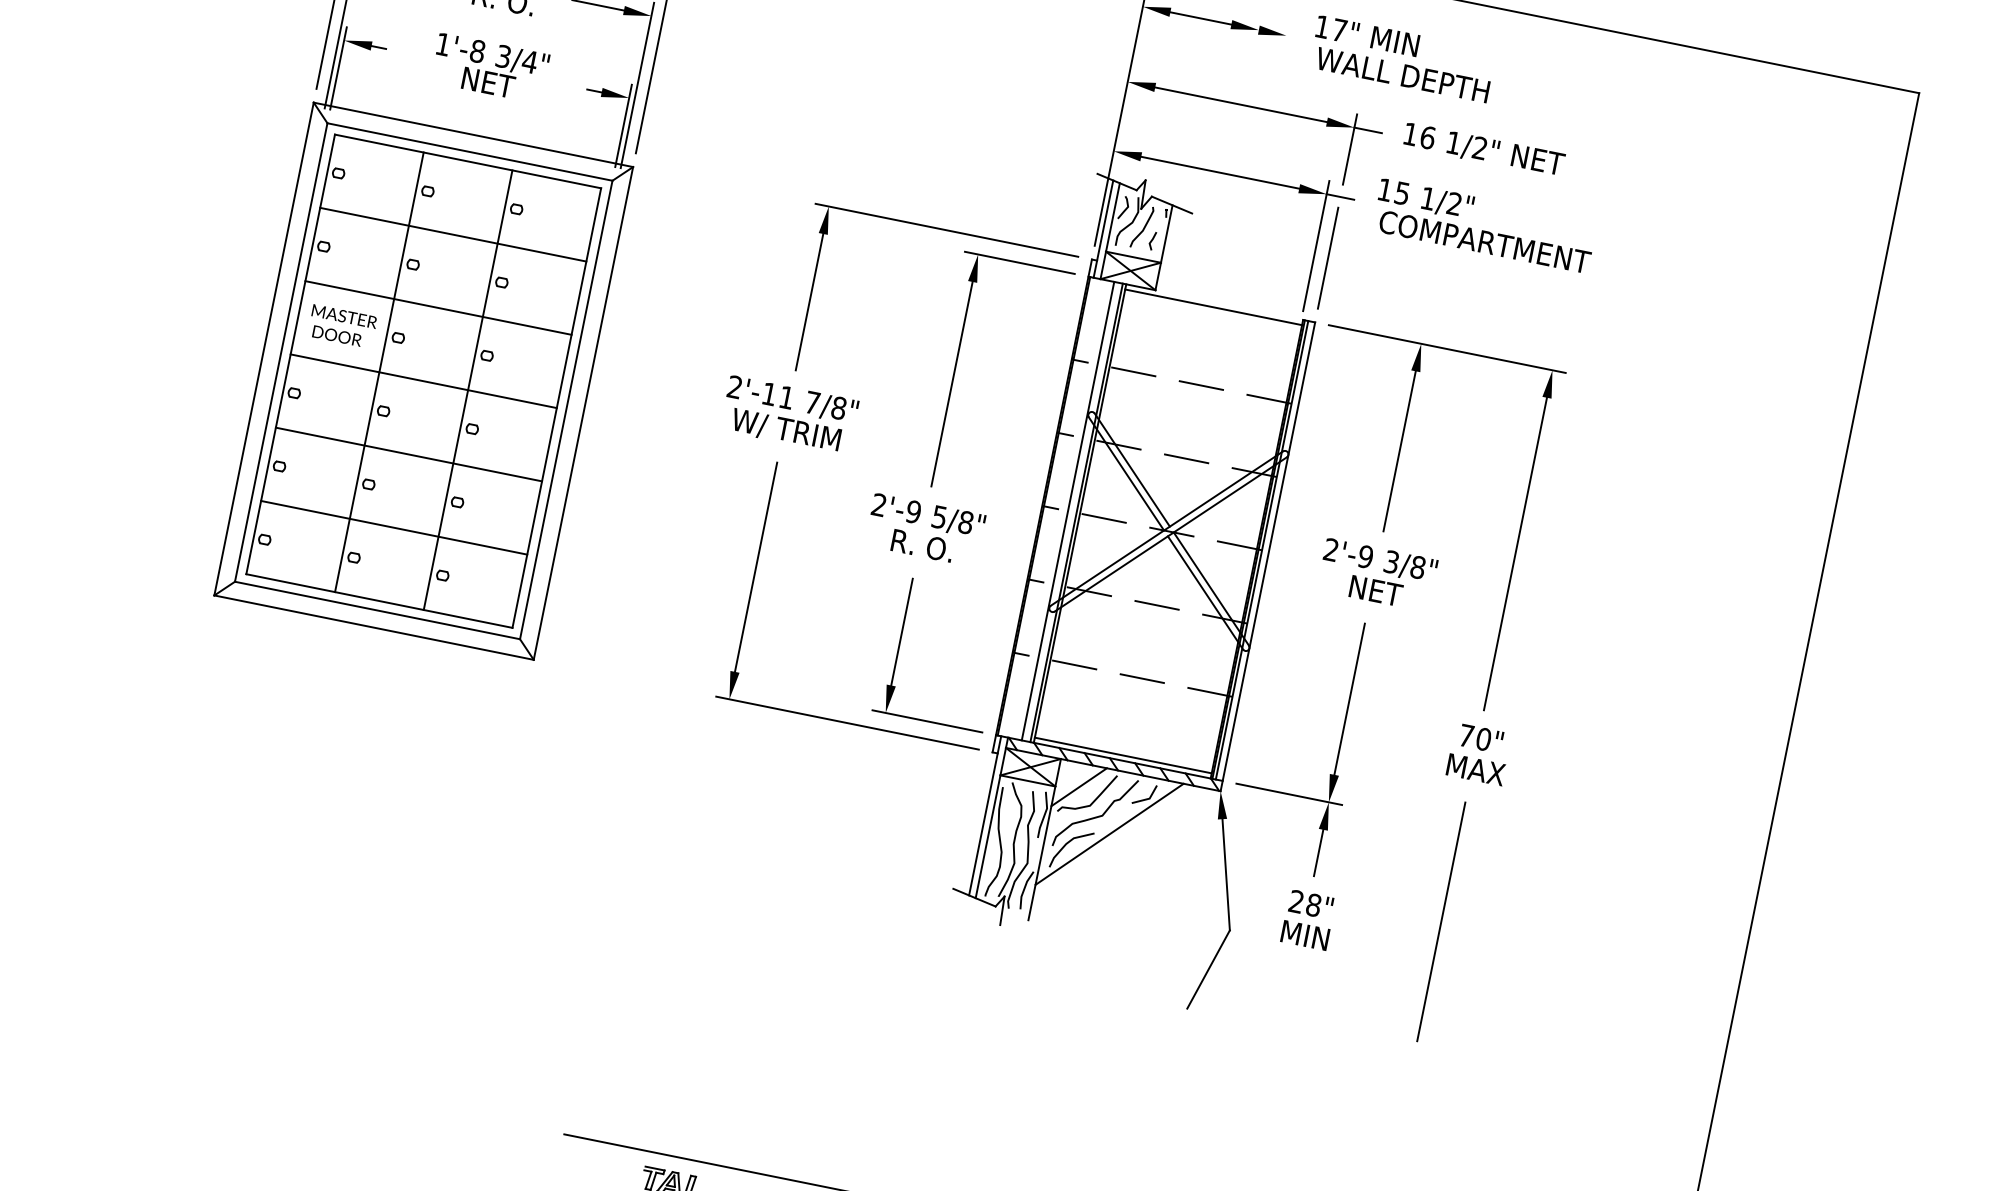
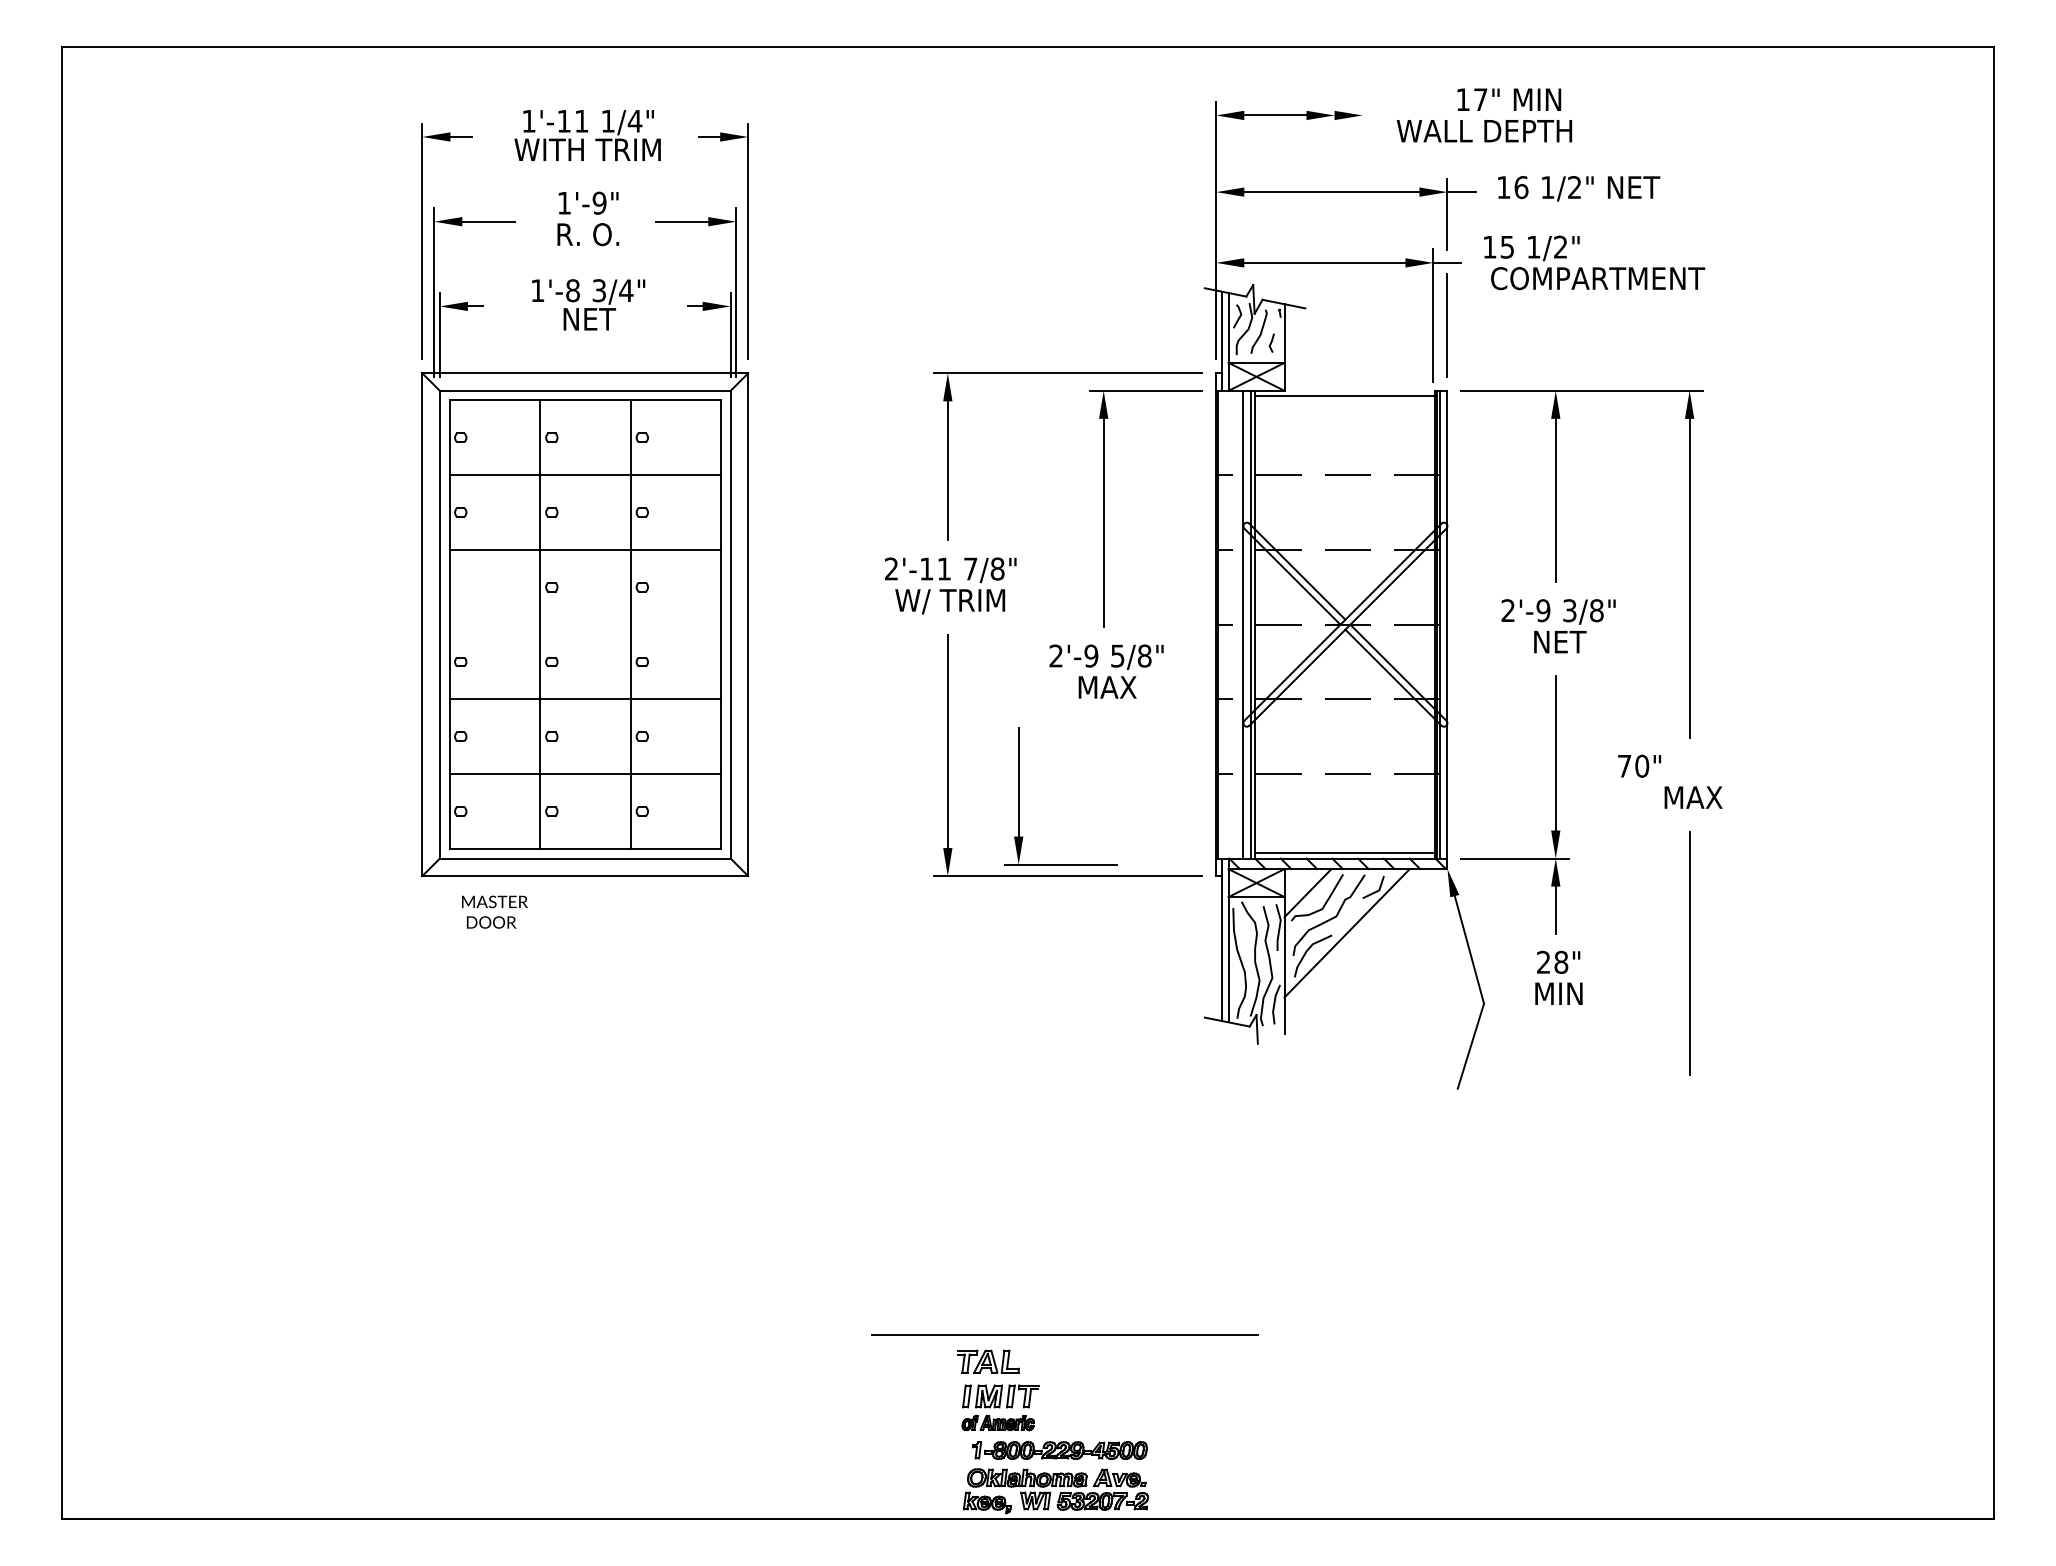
text: (1367, 35) -> (1509, 99), moved
text: (342, 325) -> (494, 911), moved
line: (424, 381) -> (585, 624), removed
text: (922, 544) -> (1106, 686), R. O. -> MAX
part: (899, 646) -> (1019, 796), moved
text: (1481, 738) -> (1639, 765), moved

